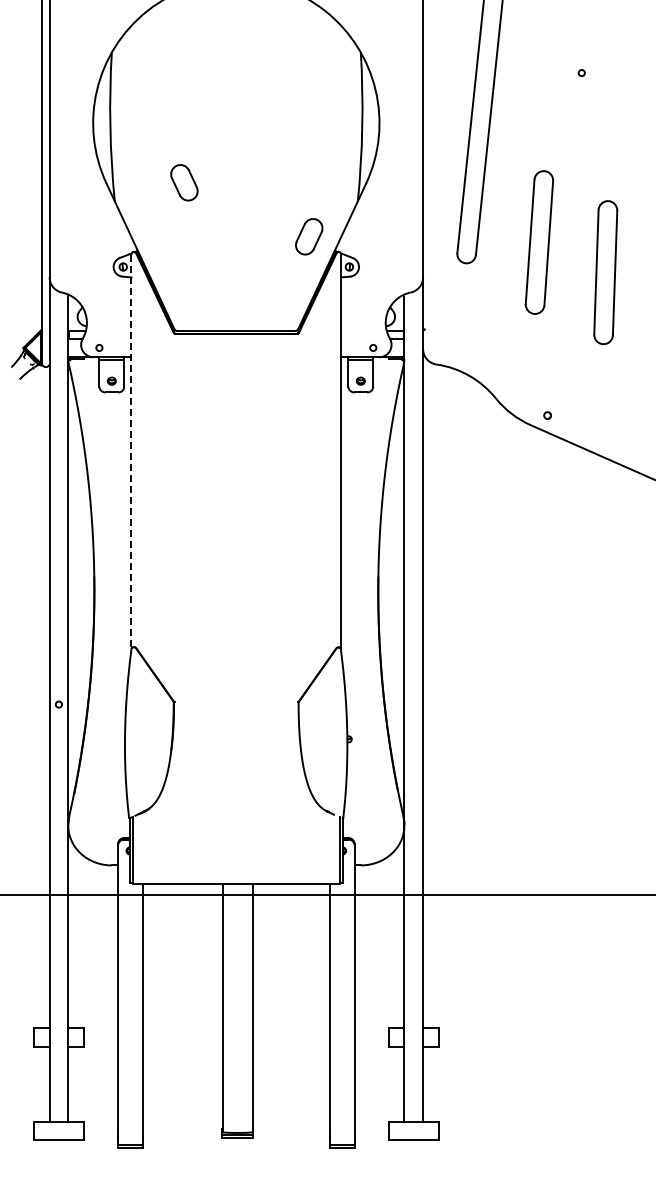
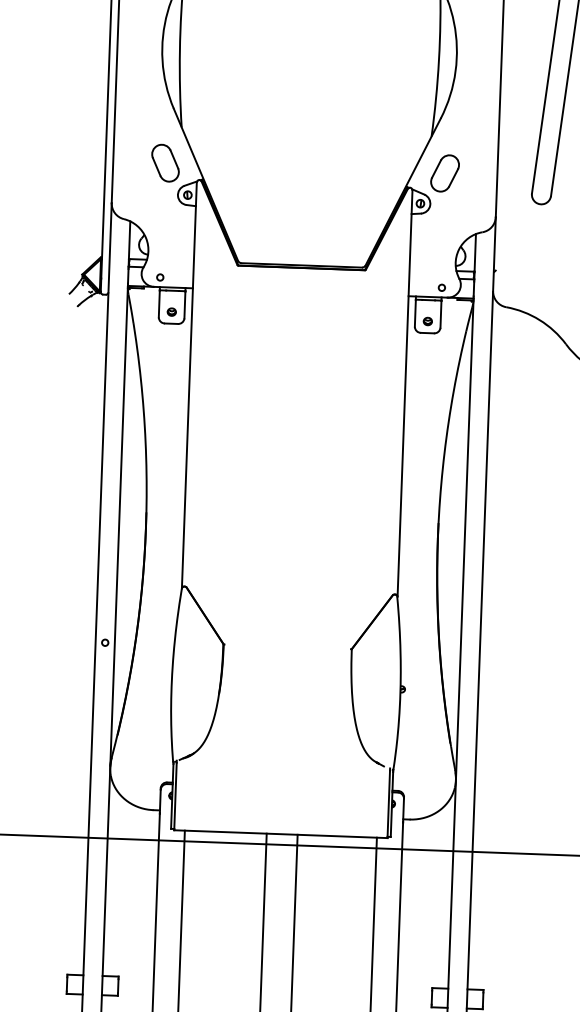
part: (184, 182) -> (165, 162), moved
part: (309, 236) -> (445, 173), moved
line: (131, 452) -> (189, 386), dashed -> solid

